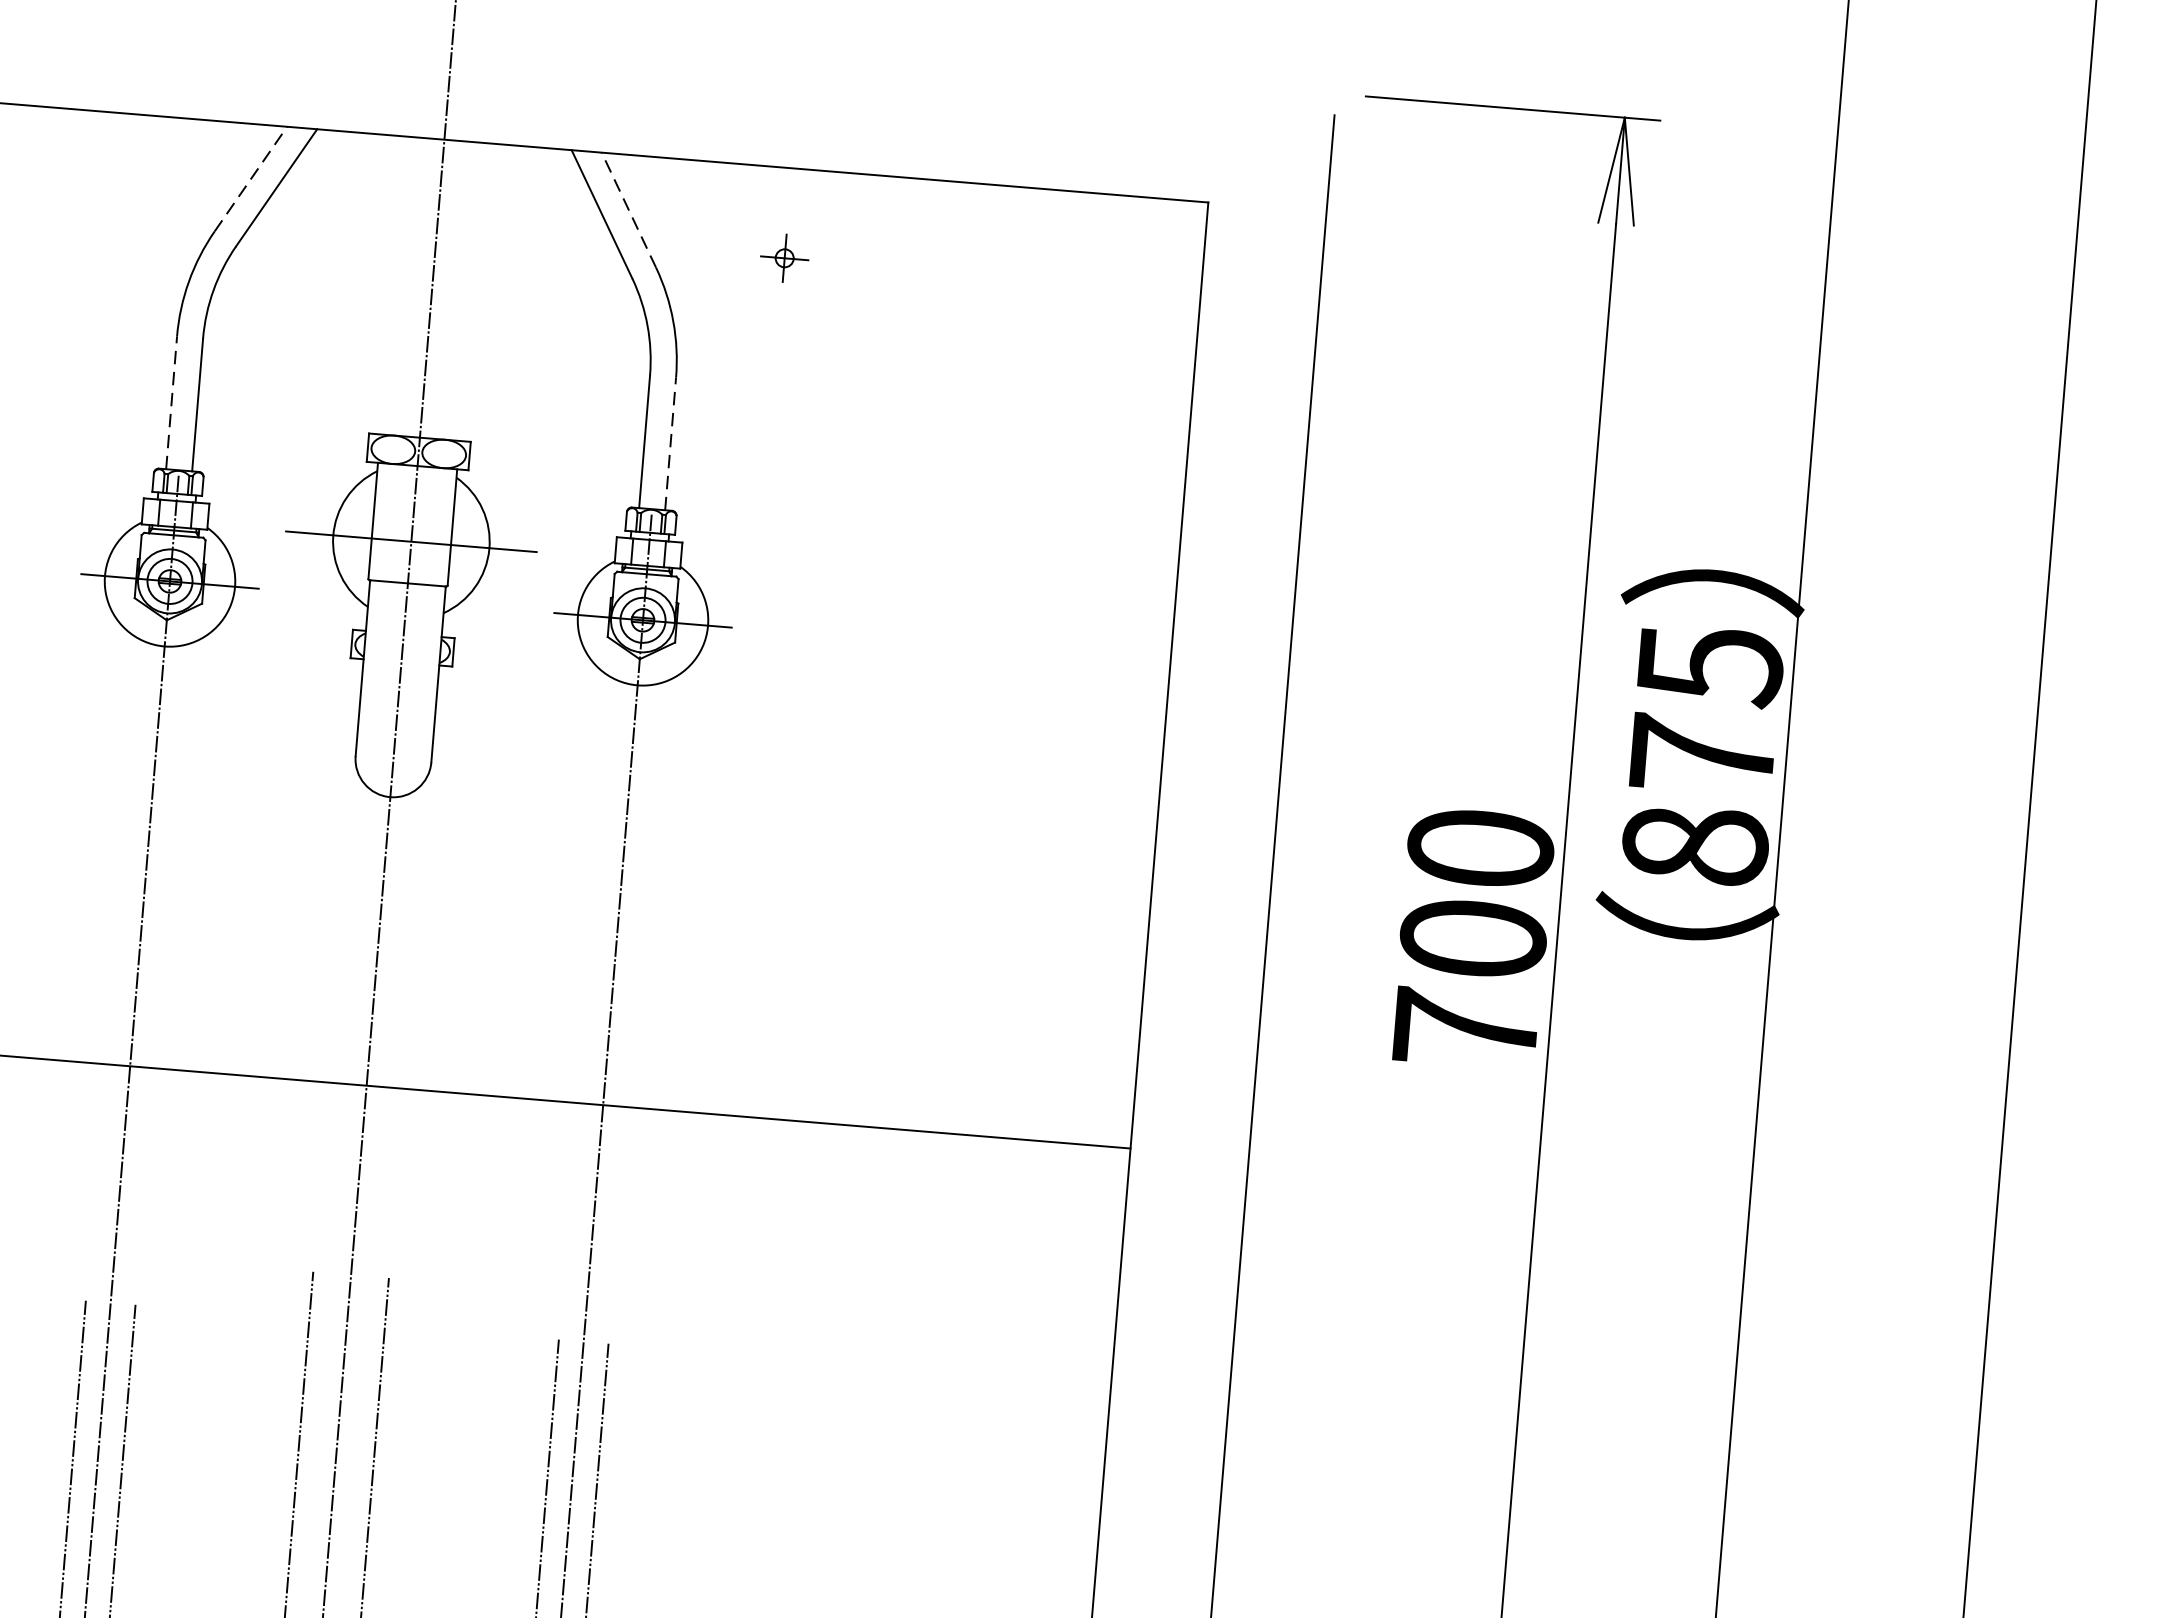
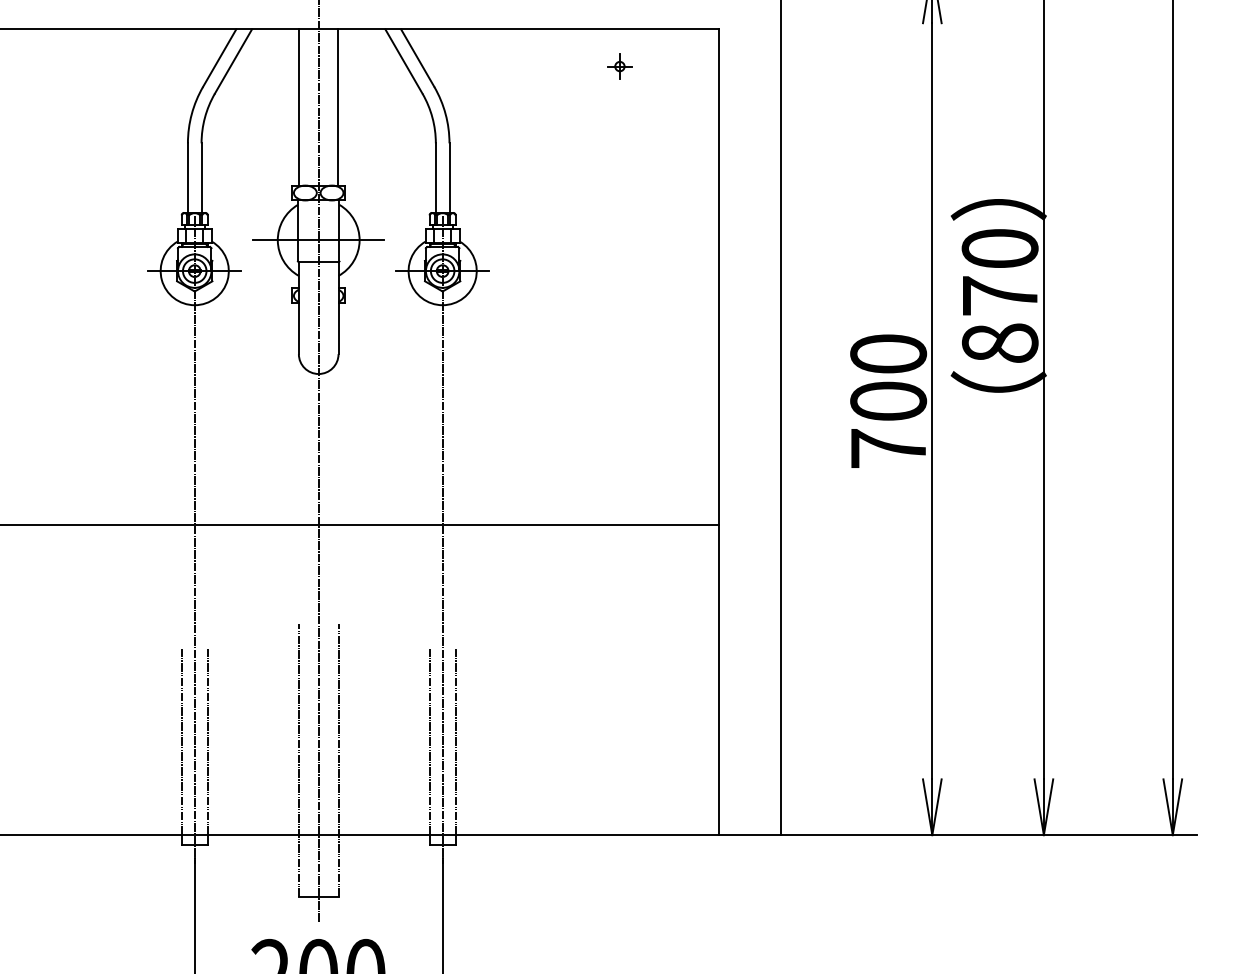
line: (250, 177) -> (219, 57), dashed -> solid
line: (628, 208) -> (417, 57), dashed -> solid
part: (783, 258) -> (619, 66), moved
line: (395, 285) -> (299, 107), added
line: (469, 291) -> (338, 107), added
line: (170, 403) -> (187, 178), dashed -> solid
line: (670, 444) -> (449, 178), dashed -> solid
text: (1708, 666) -> (999, 249), 875 -> 870

